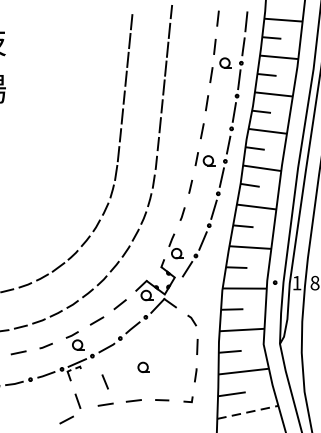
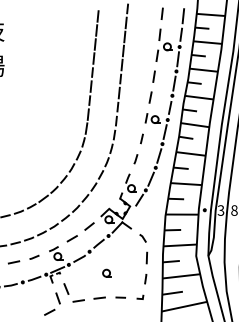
text: (296, 283) -> (220, 210), 1 -> 3
line: (105, 381) -> (66, 288), moved
line: (247, 412) -> (184, 306), dashed -> solid

